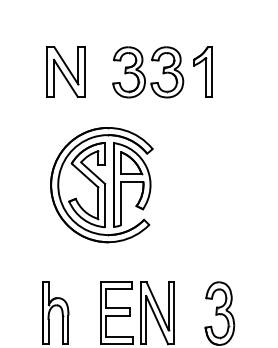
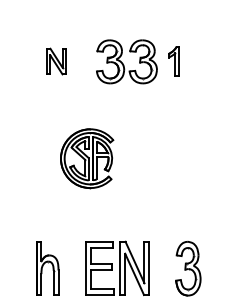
part: (66, 71) -> (56, 61), size x0.6
part: (202, 71) -> (173, 61), size x0.7
part: (101, 185) -> (86, 158), size x0.6

